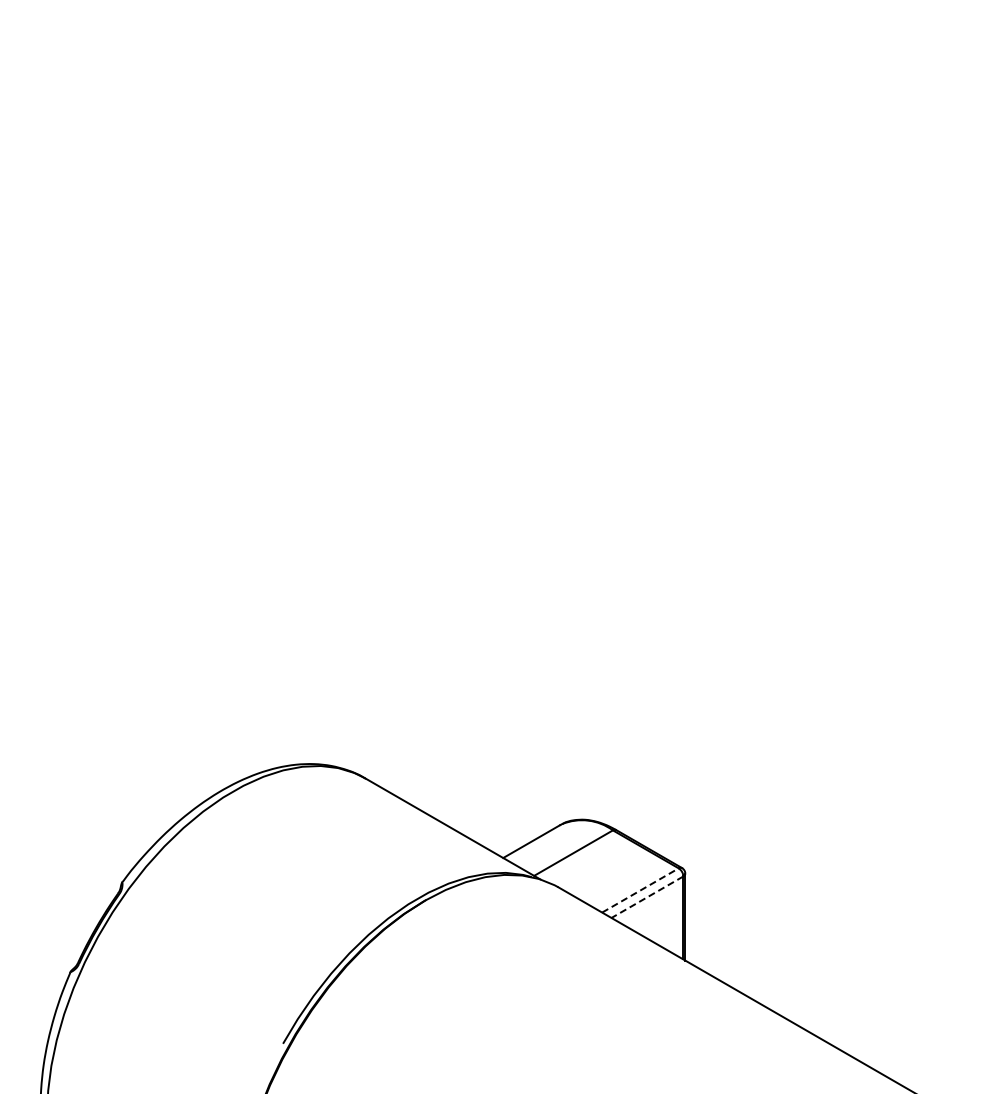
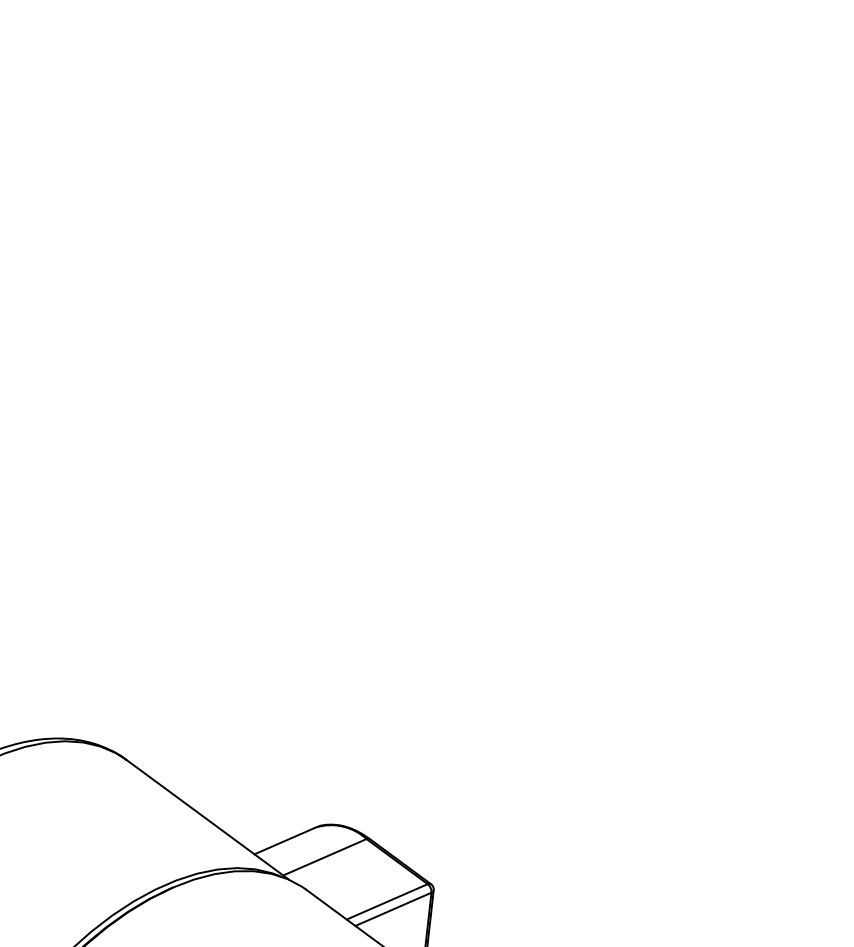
line: (640, 890) -> (387, 901), dashed -> solid
line: (647, 897) -> (393, 909), dashed -> solid

